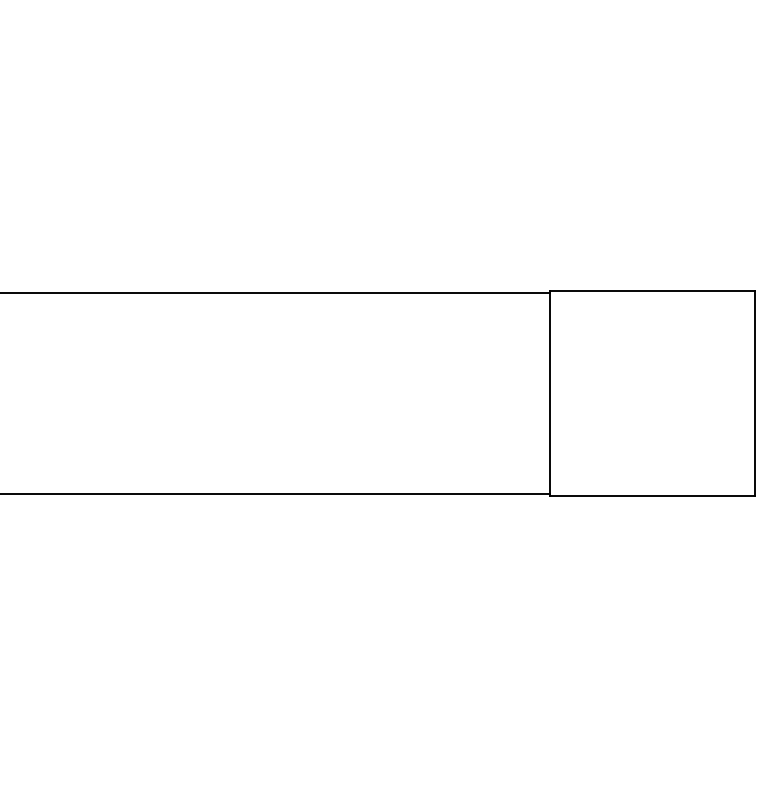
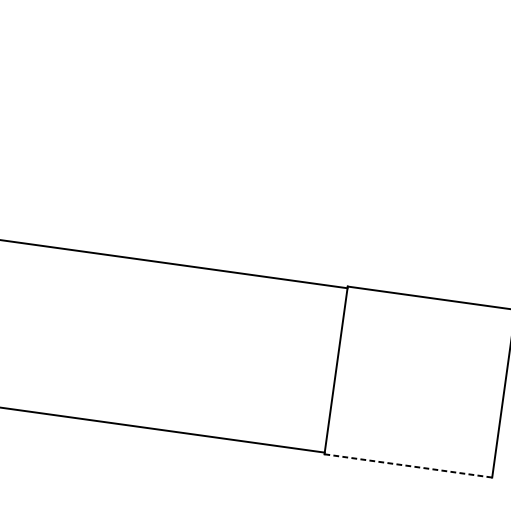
line: (652, 495) -> (408, 465), solid -> dashed

